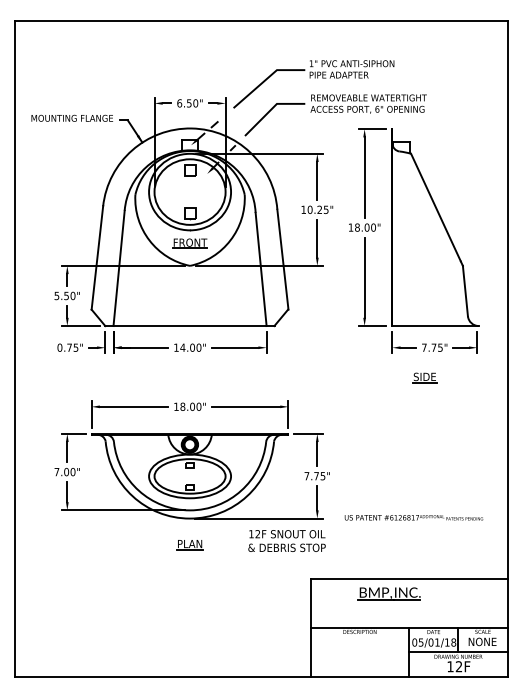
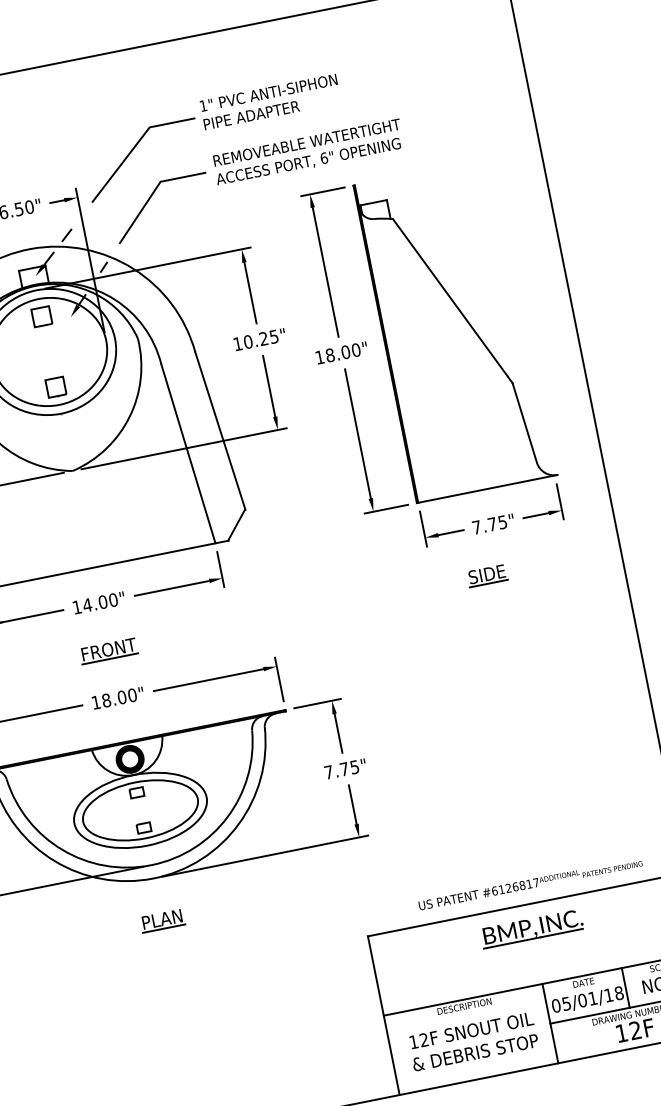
part: (189, 243) -> (107, 651), moved
text: (413, 517) -> (529, 883), moved
text: (286, 540) -> (472, 1040), moved
part: (388, 593) -> (530, 928), moved

